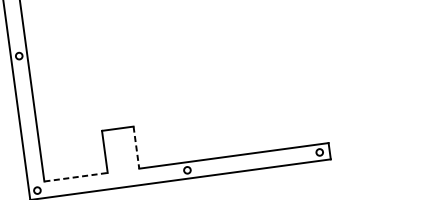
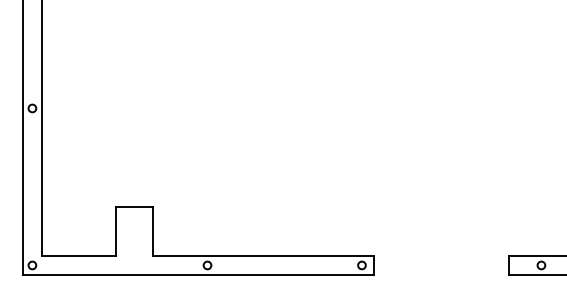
line: (136, 147) -> (152, 231), dashed -> solid
line: (75, 177) -> (78, 256), dashed -> solid

